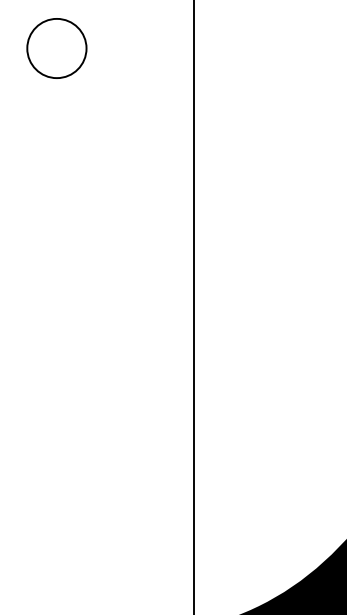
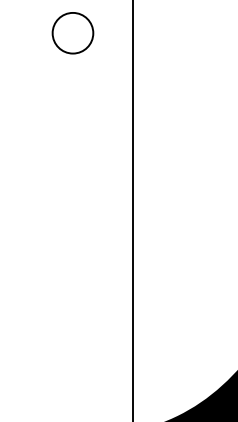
part: (56, 48) -> (72, 33), moved

